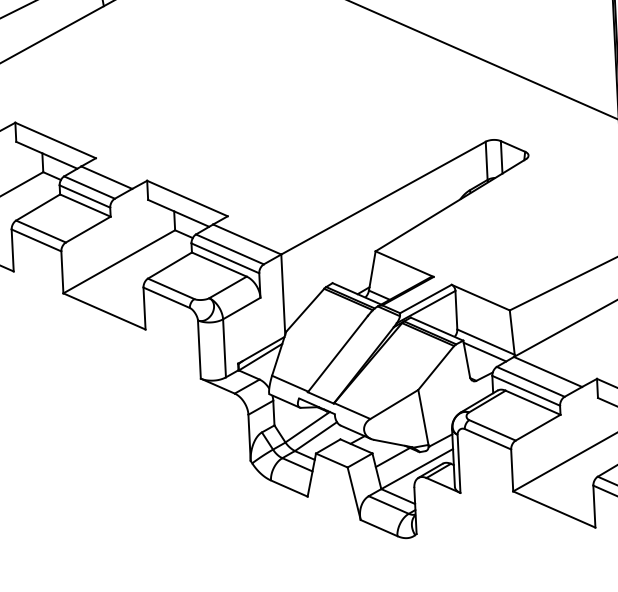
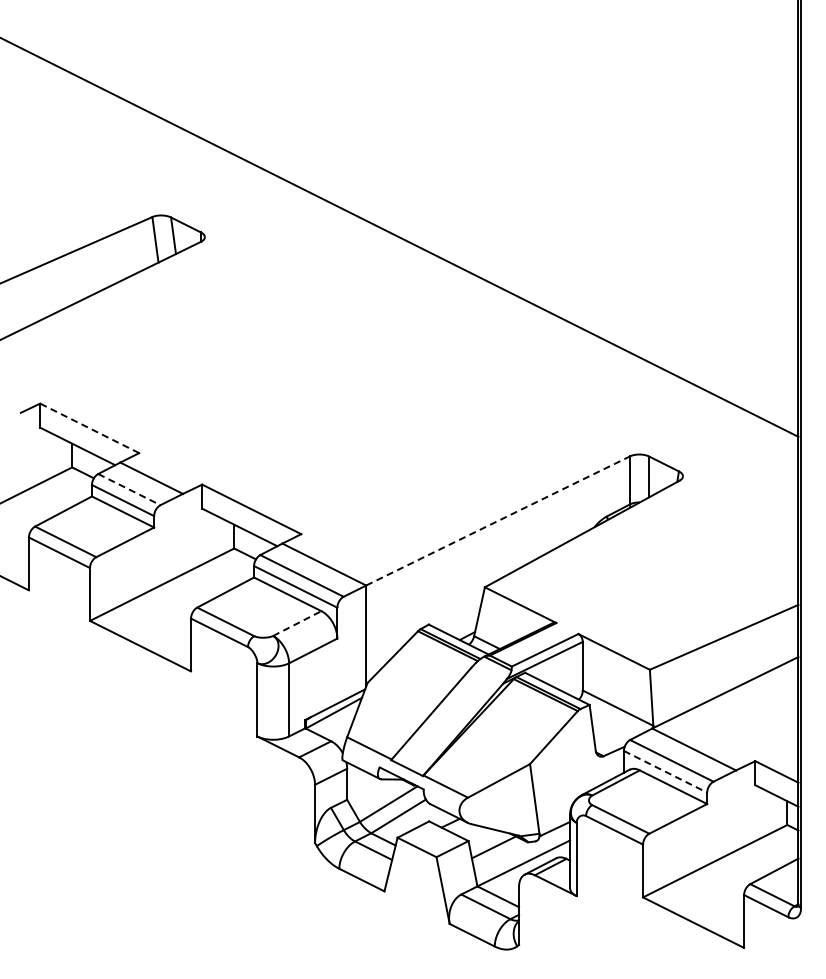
line: (55, 140) -> (89, 428), solid -> dashed
line: (89, 187) -> (129, 489), solid -> dashed
line: (383, 197) -> (498, 520), solid -> dashed
line: (228, 287) -> (297, 623), solid -> dashed
line: (484, 352) -> (615, 720), removed
line: (526, 390) -> (665, 771), solid -> dashed

